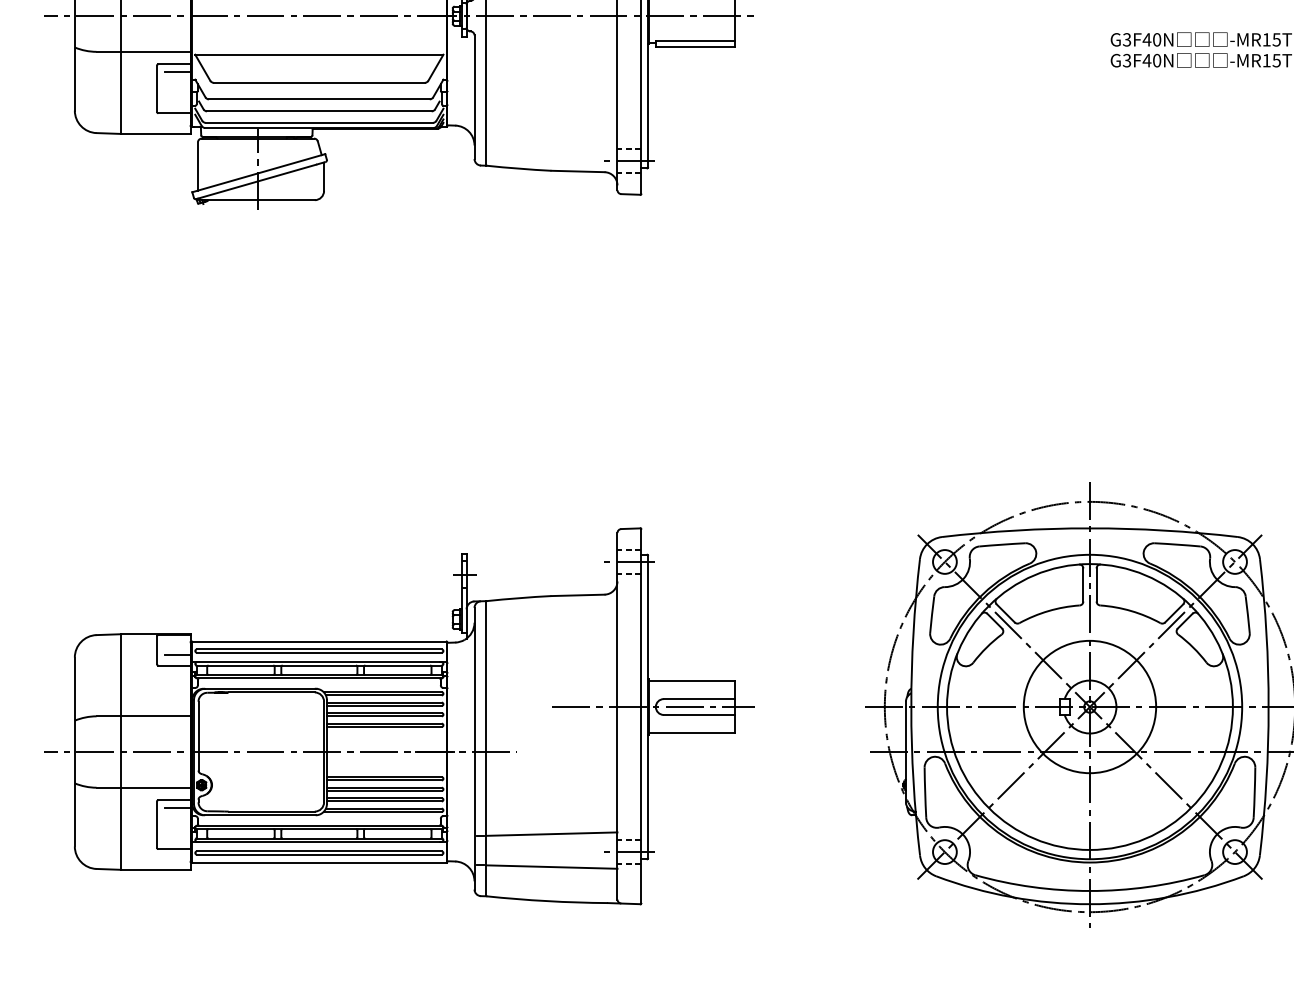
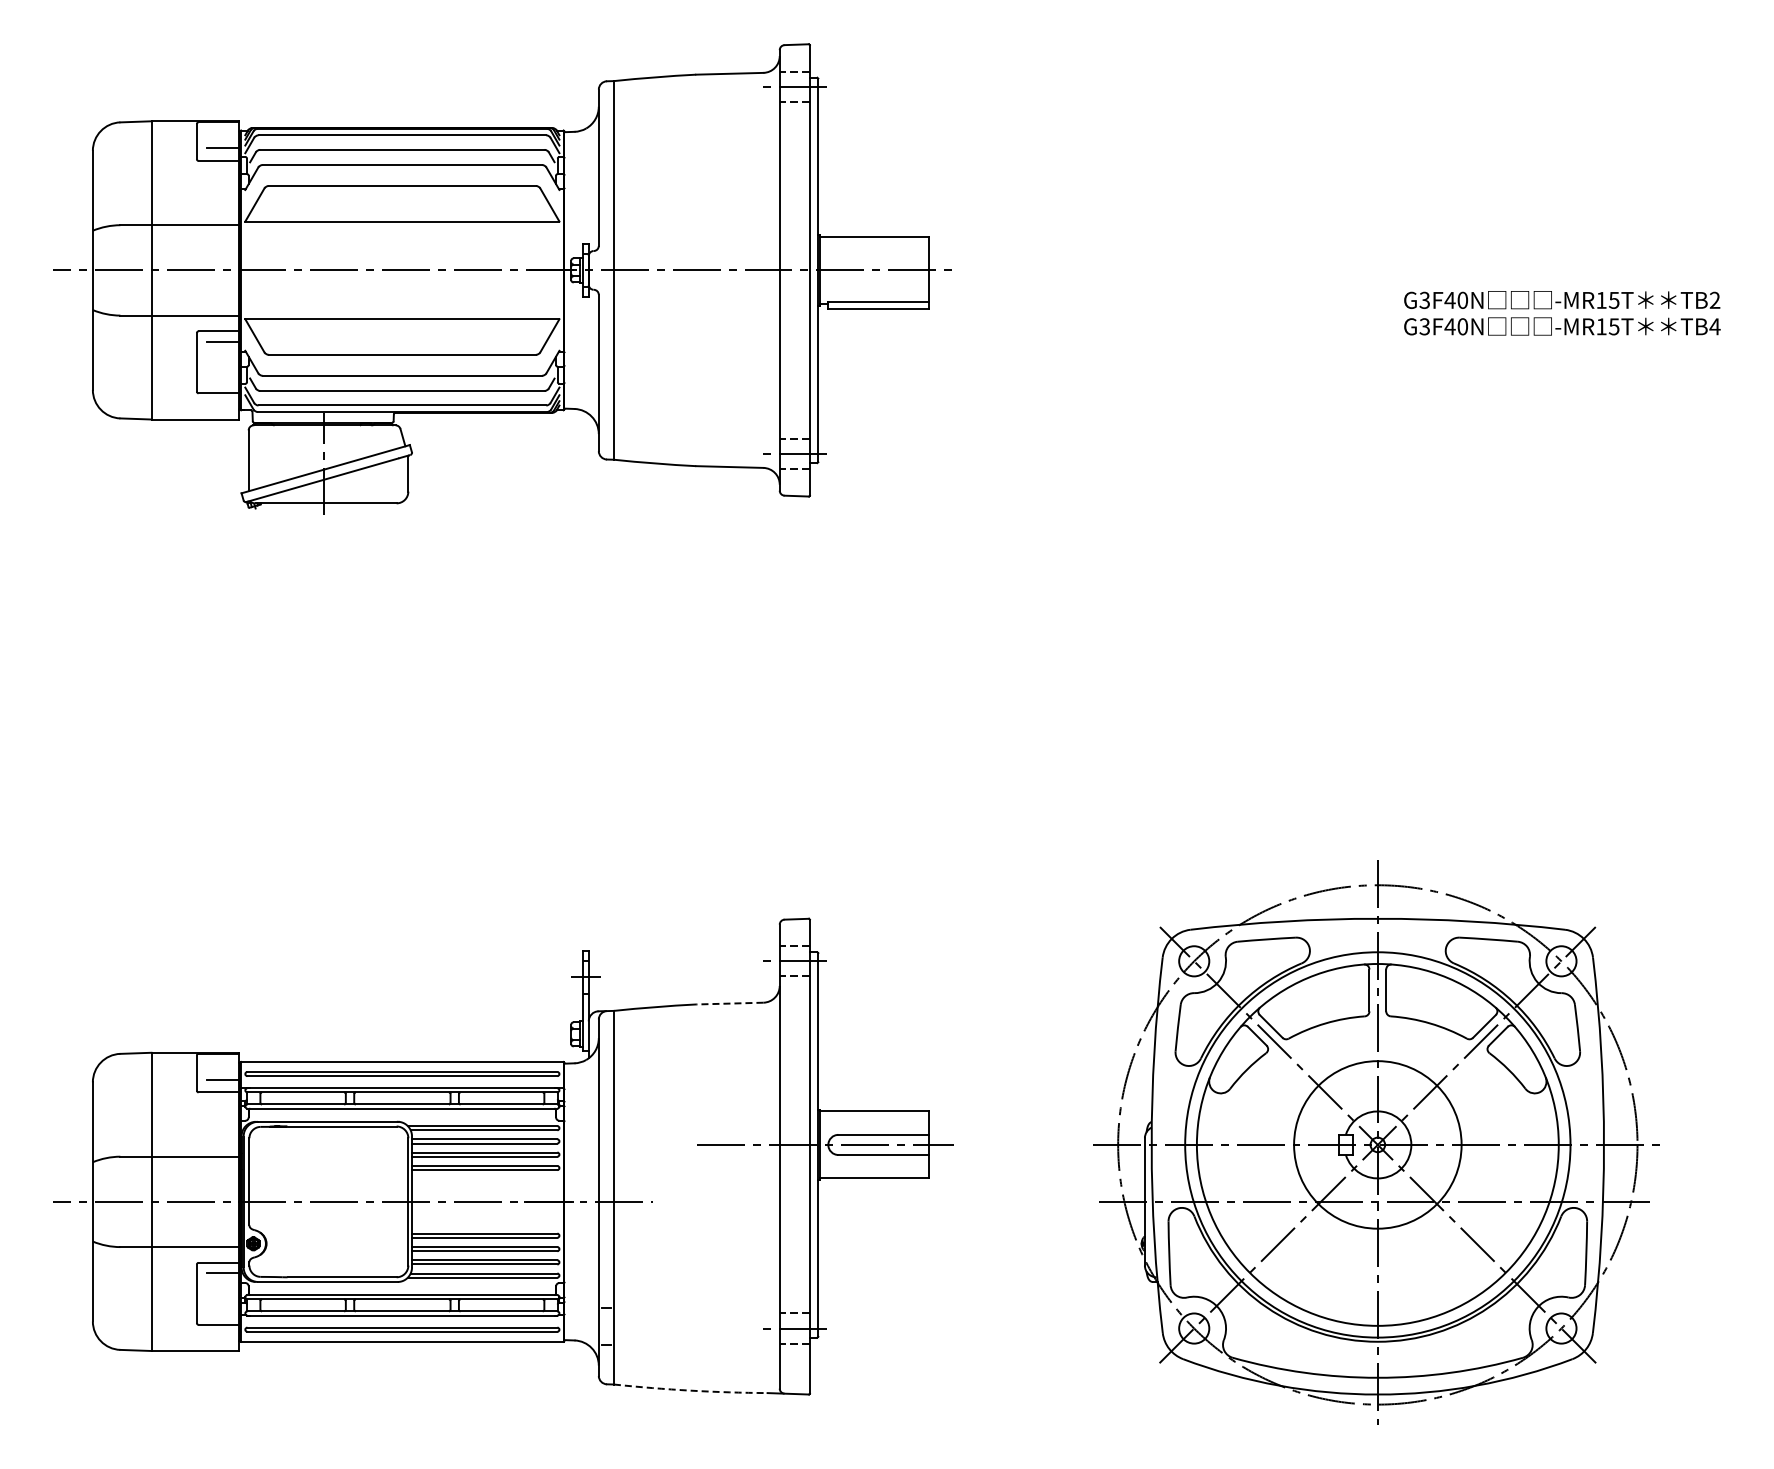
line: (577, 595) -> (729, 1003), solid -> dashed
line: (551, 833) -> (696, 1305), removed
line: (551, 867) -> (696, 1347), removed
arc: (546, 901) -> (690, 1390), solid -> dashed

